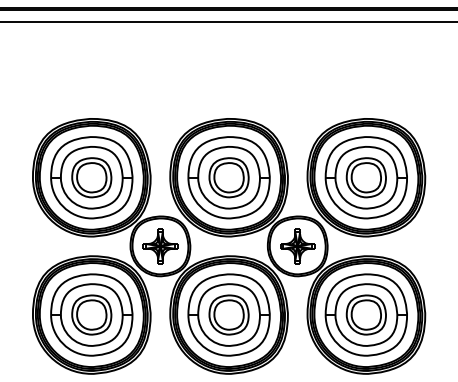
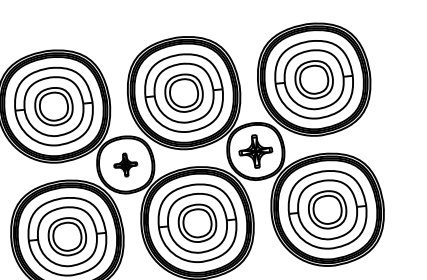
part: (160, 246) -> (125, 165), size x0.7

